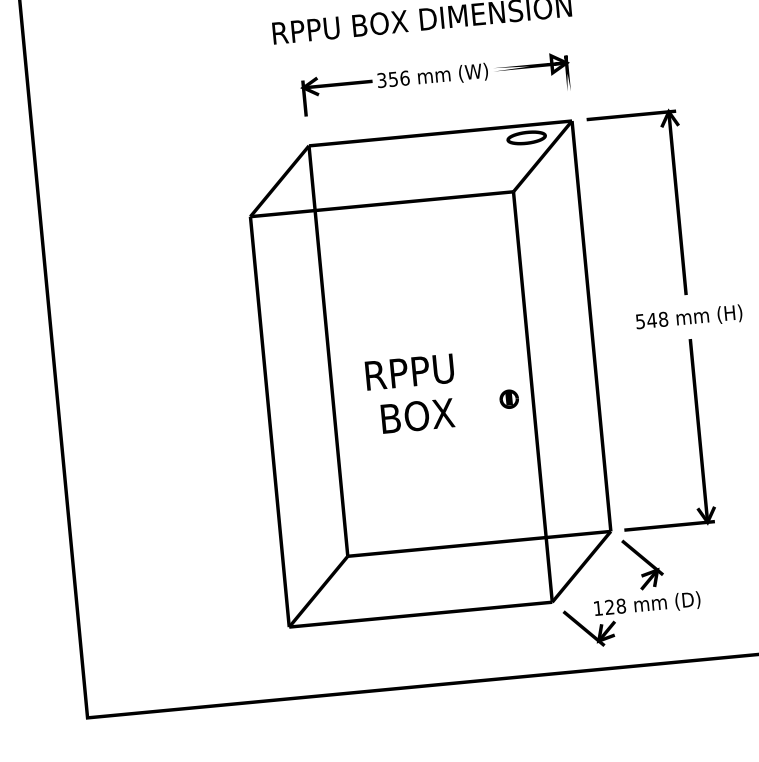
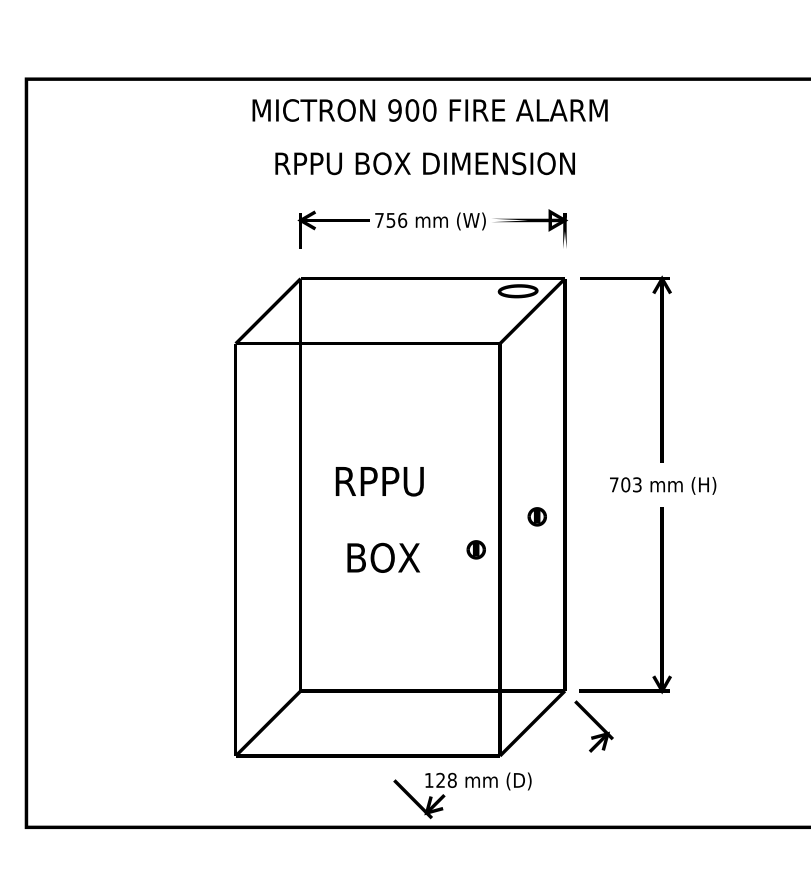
text: (381, 79) -> (379, 219), 356 -> 756
text: (651, 320) -> (625, 484), 548 -> 703
part: (566, 360) -> (536, 516), added
text: (409, 372) -> (379, 481), moved
text: (632, 620) -> (462, 795), moved

